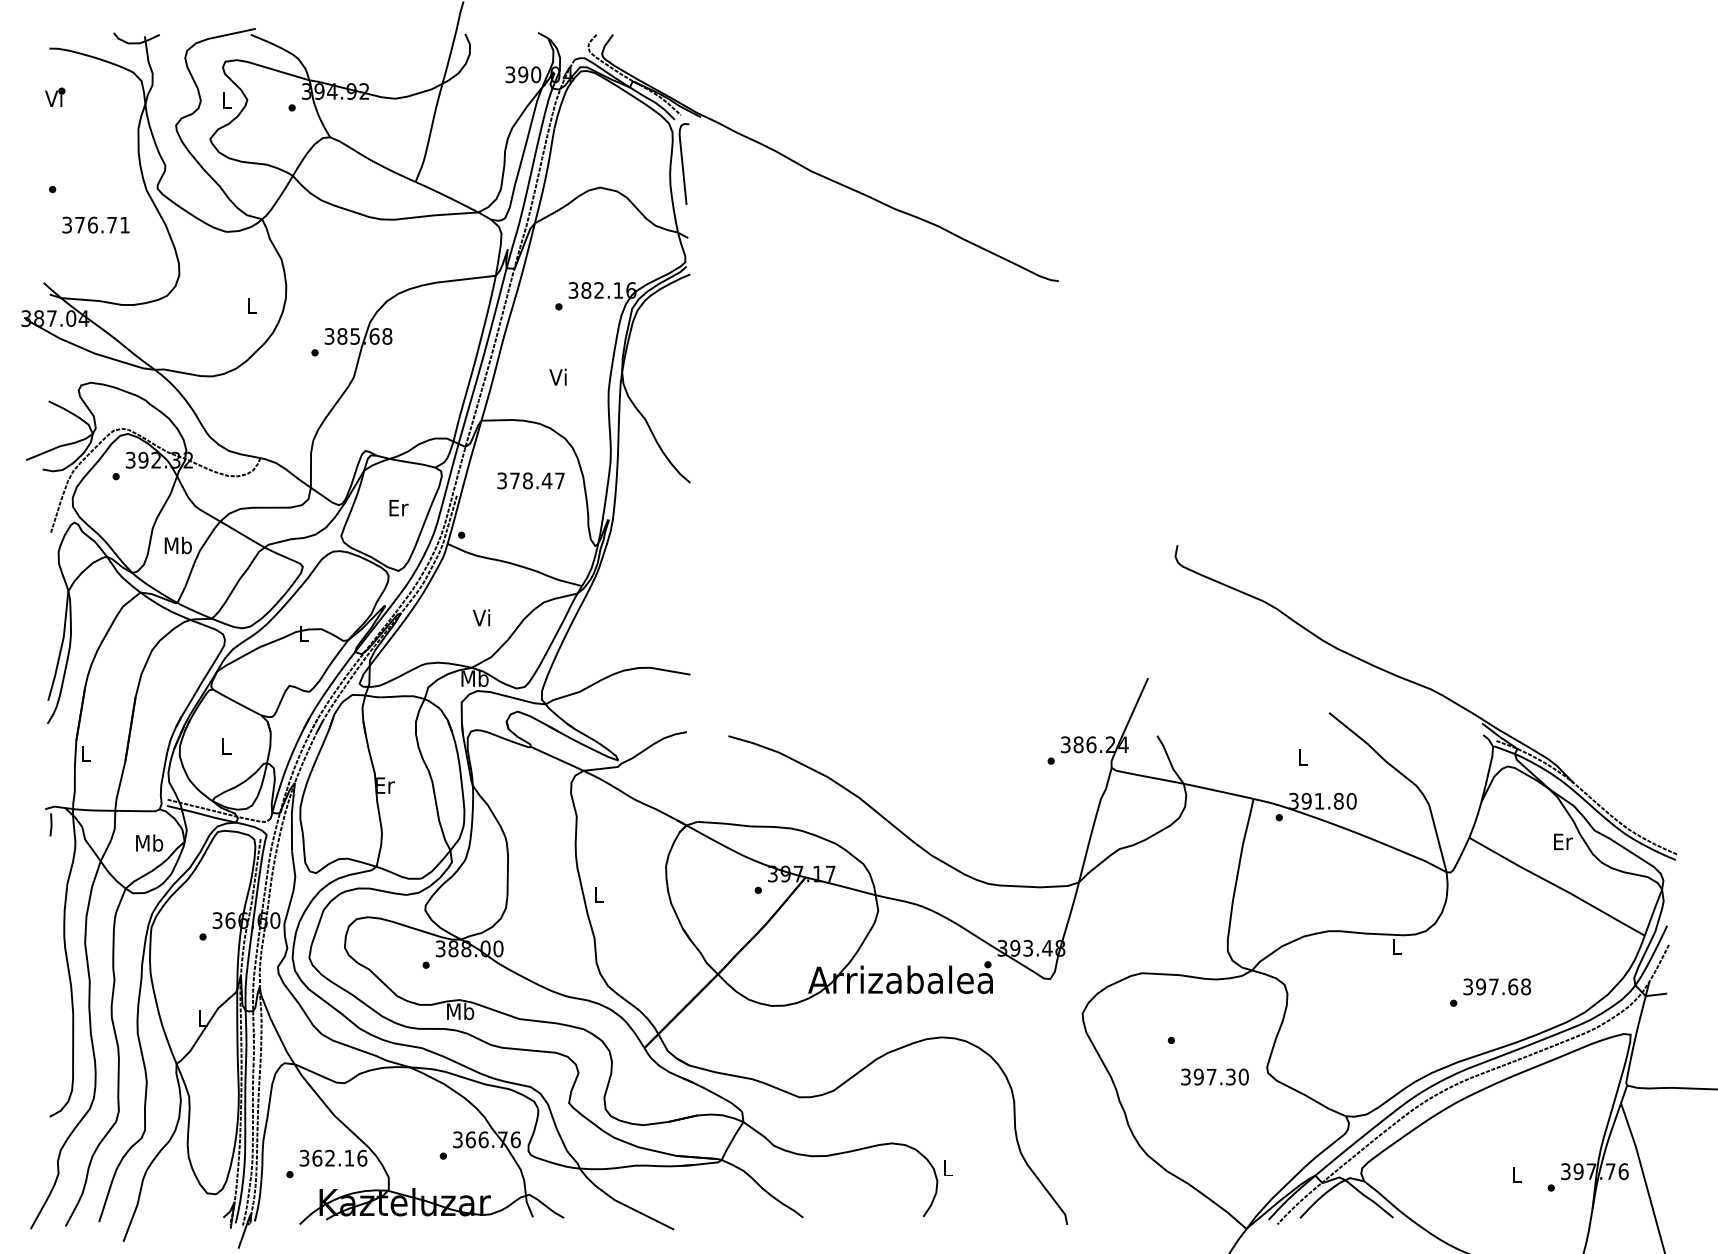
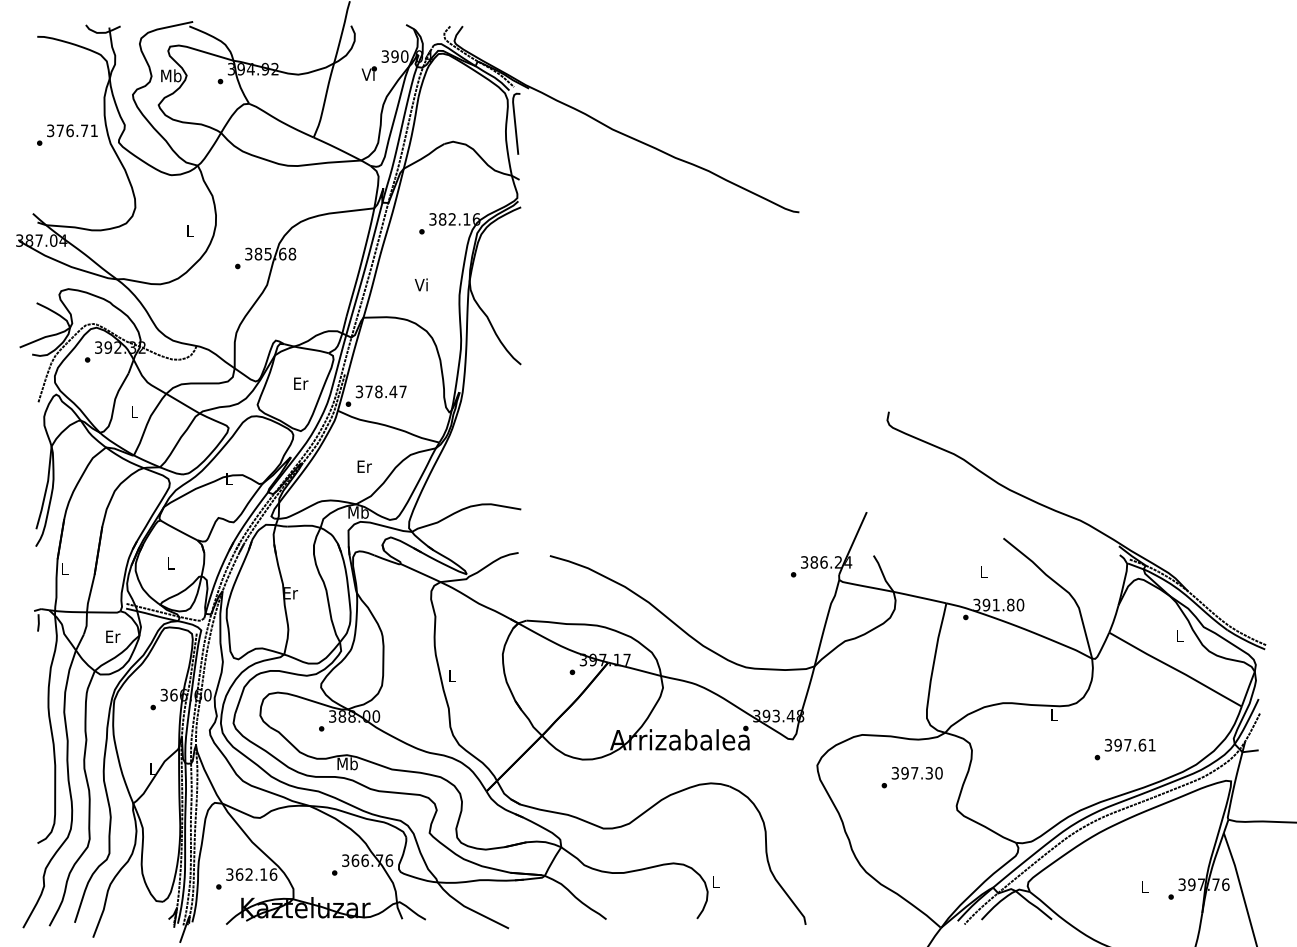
text: (55, 96) -> (369, 72), moved
text: (226, 99) -> (170, 75), L -> Mb
text: (95, 224) -> (72, 130), moved
text: (530, 480) -> (380, 391), moved
text: (177, 545) -> (133, 411), Mb -> L
text: (482, 617) -> (364, 466), Vi -> Er
text: (1563, 841) -> (1180, 635), Er -> L
text: (149, 842) -> (112, 636), Mb -> Er
text: (1526, 986) -> (1152, 744), 397.68 -> 397.61
text: (1214, 1076) -> (916, 772), moved

